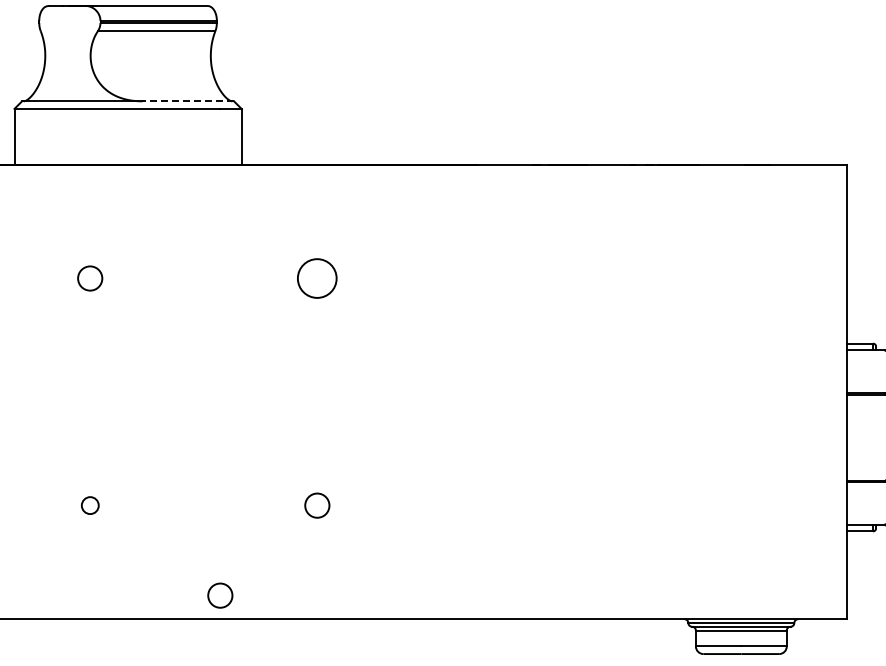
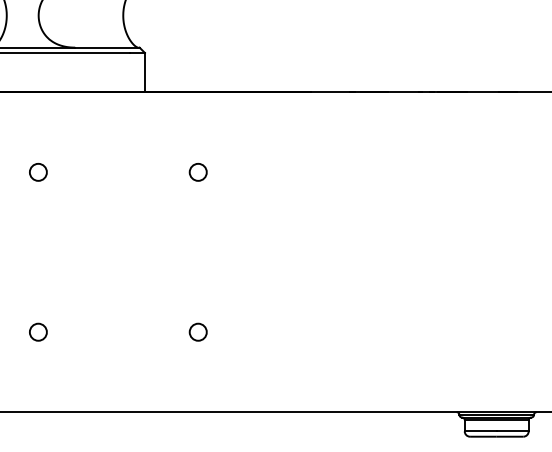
line: (188, 101) -> (107, 47), dashed -> solid
circle: (317, 278) -> (198, 172), size x0.62
circle: (90, 505) -> (38, 332), size x1.43
circle: (220, 595) -> (130, 395), removed

